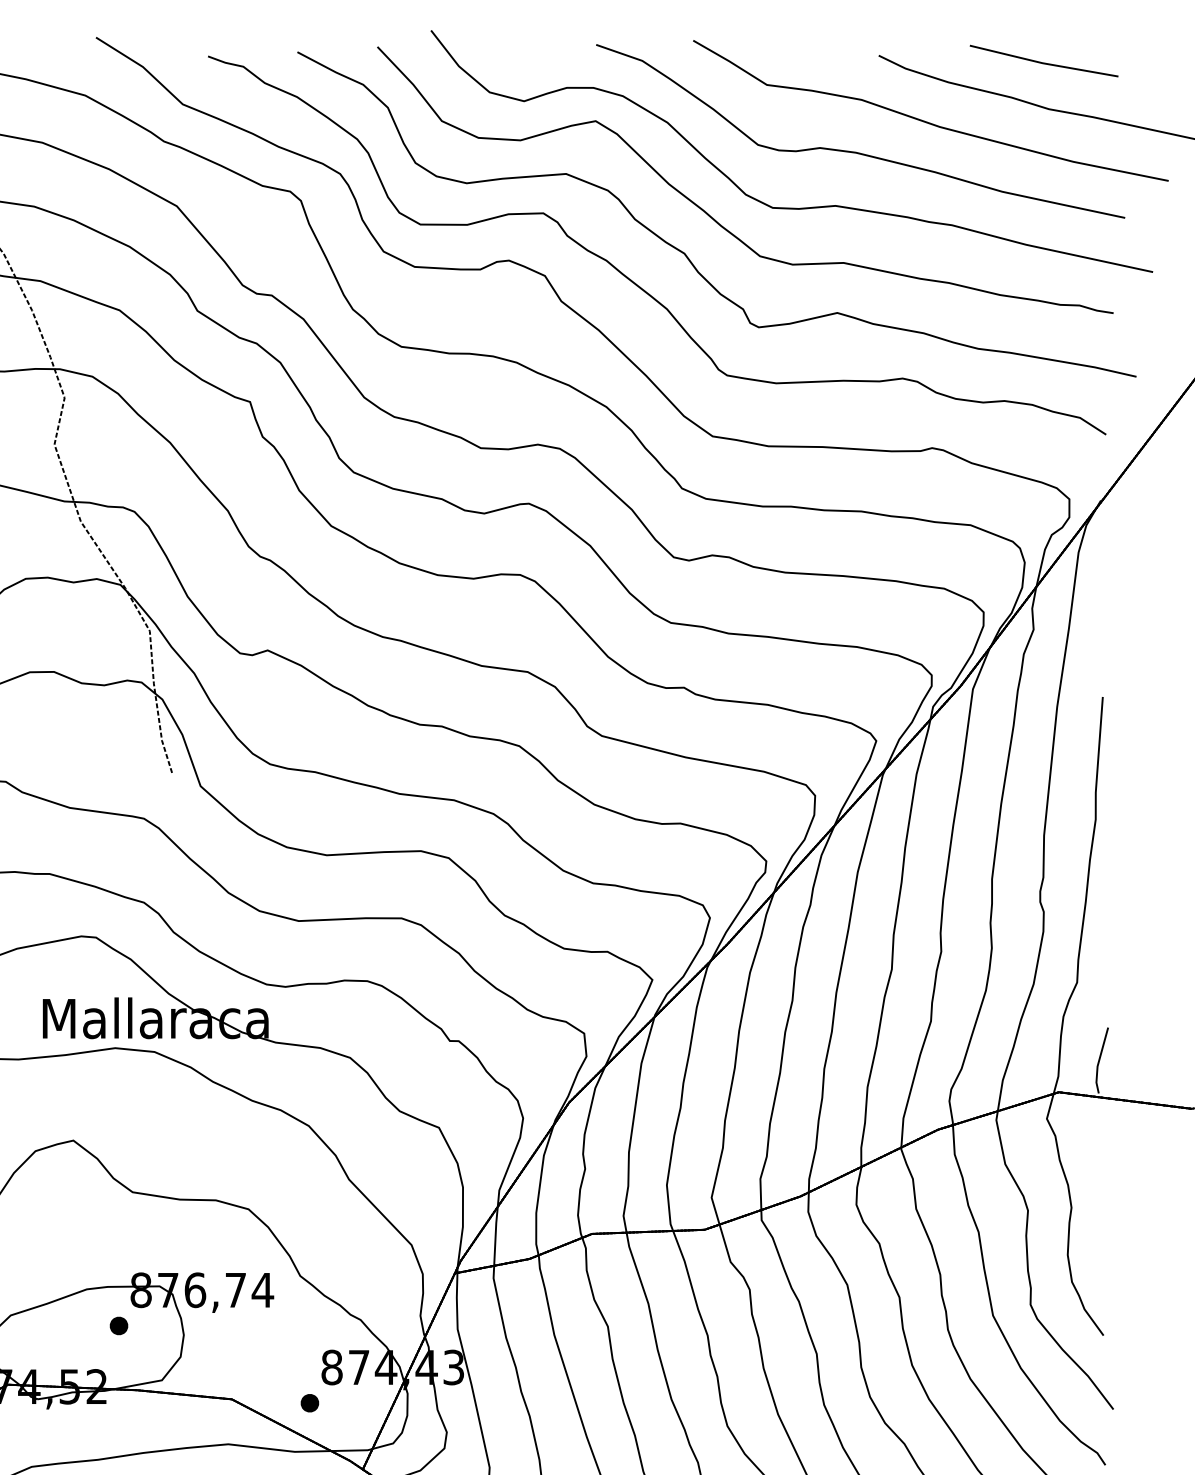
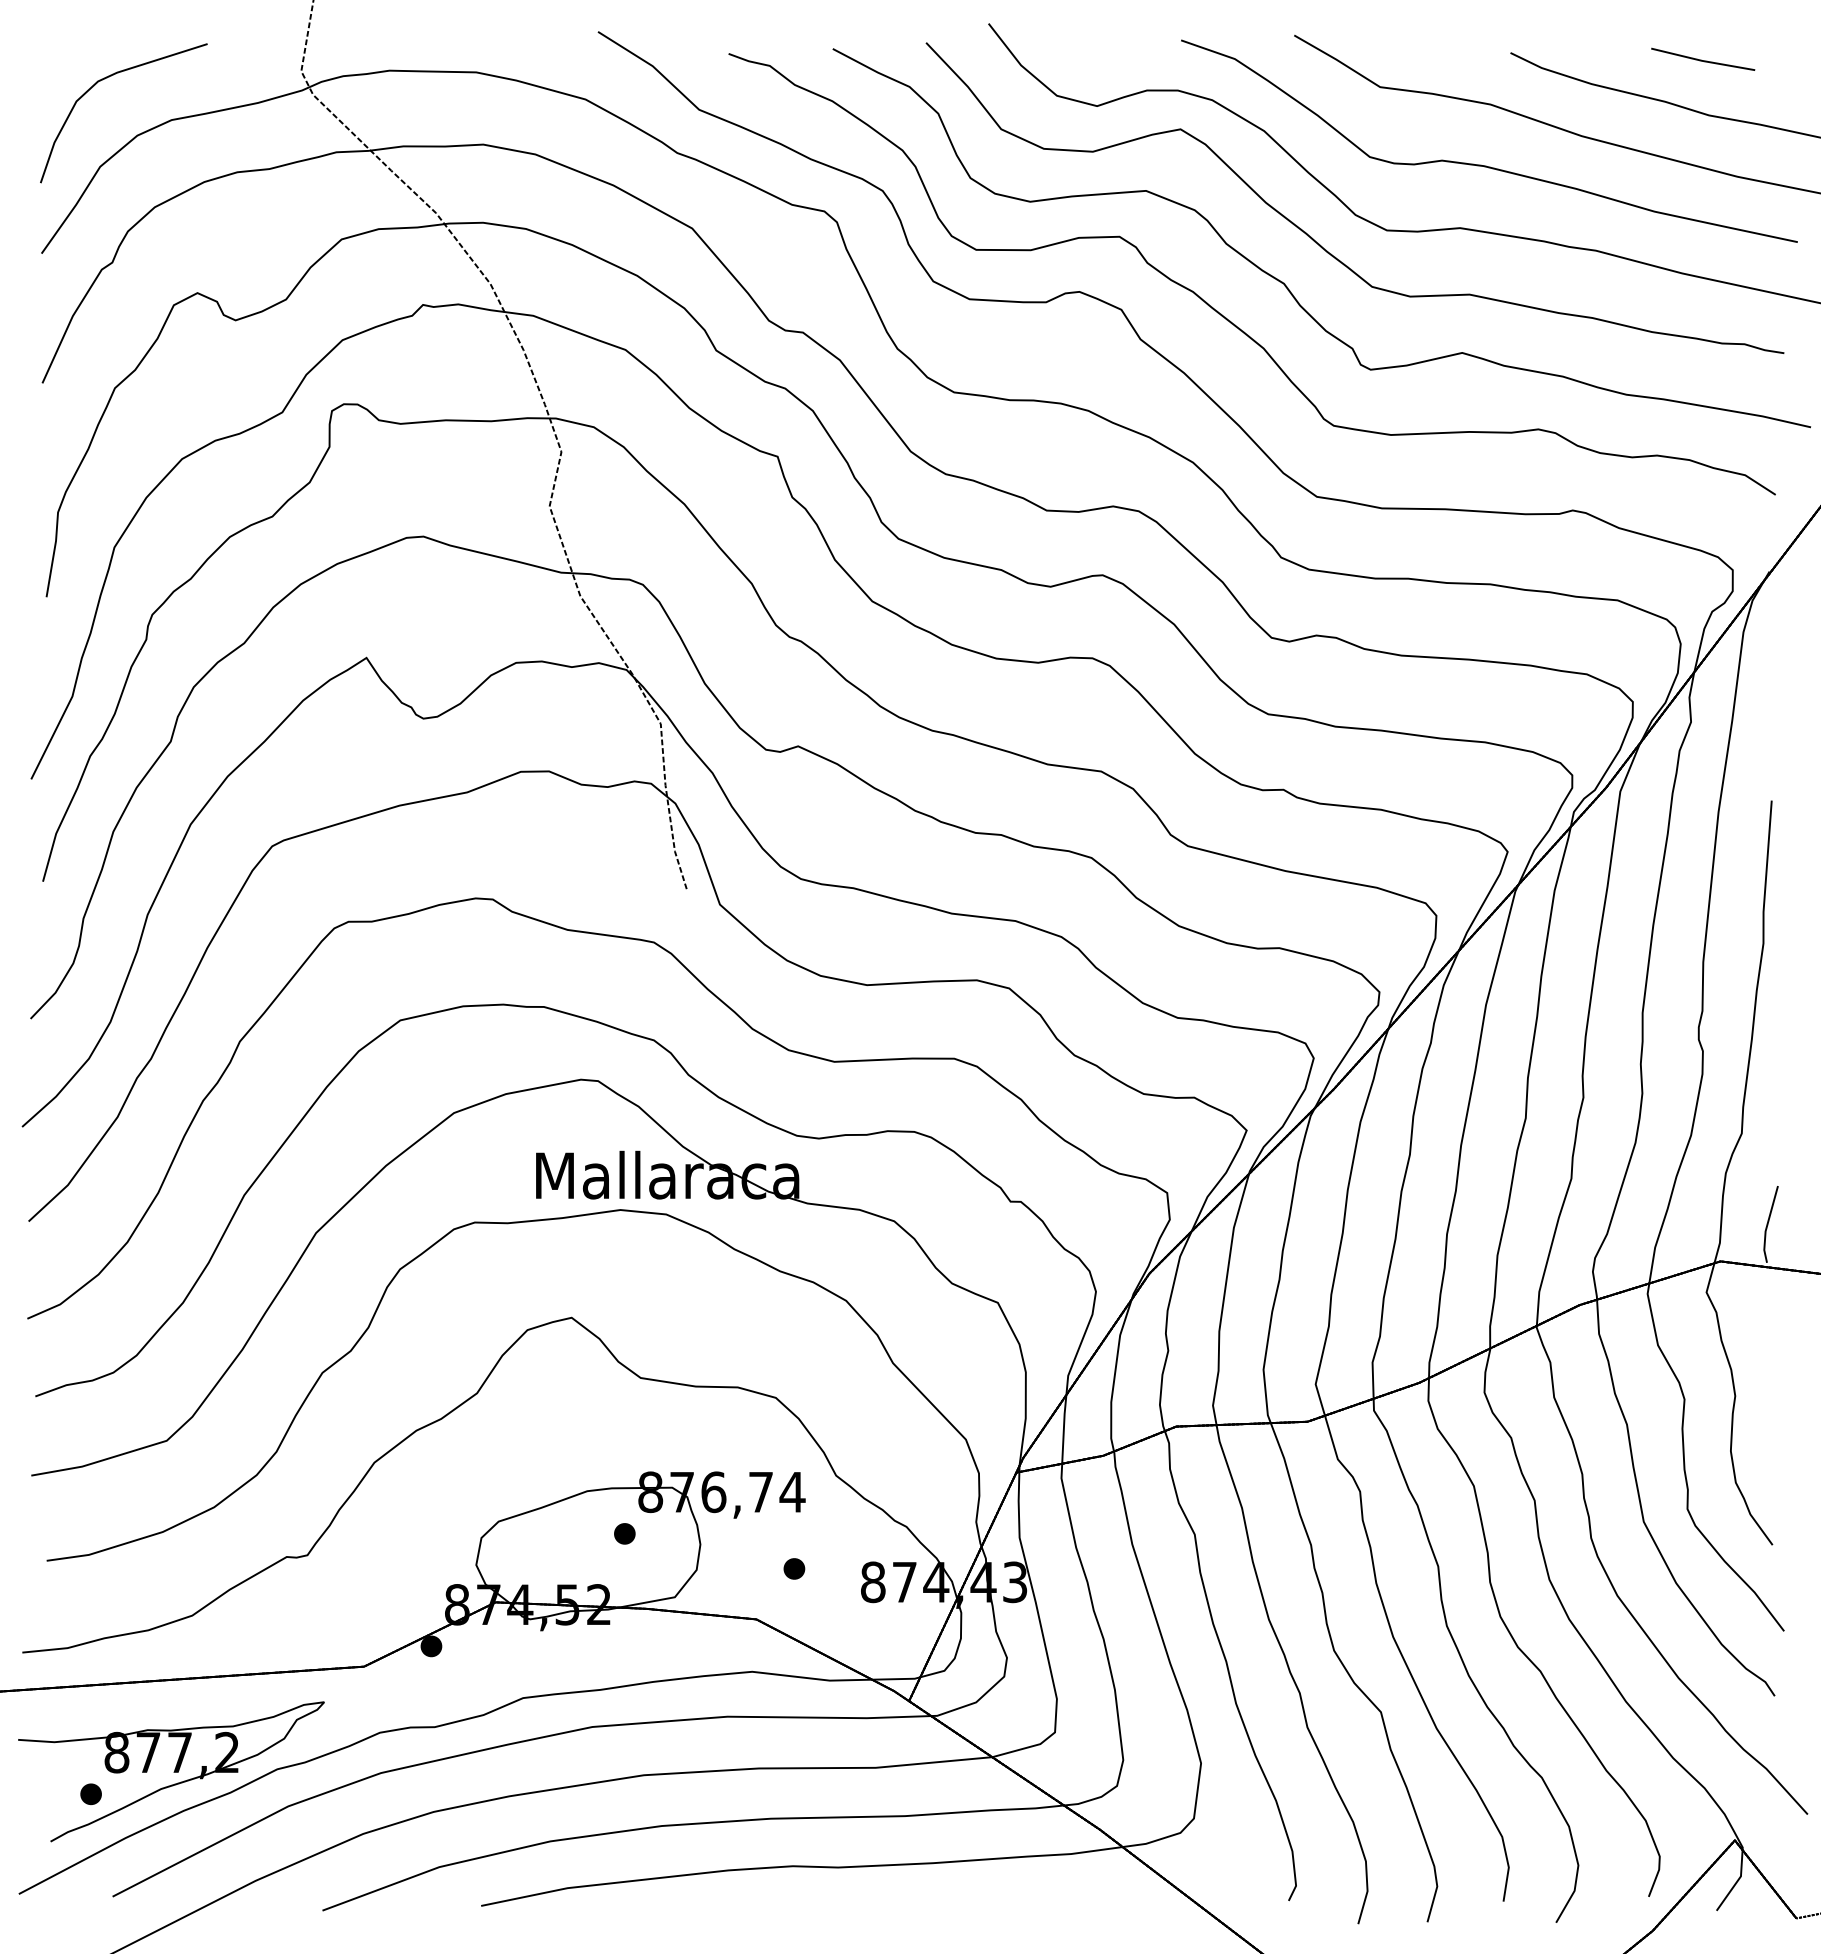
part: (1043, 61) -> (1702, 59), size x0.6
part: (310, 1402) -> (794, 1568), moved

